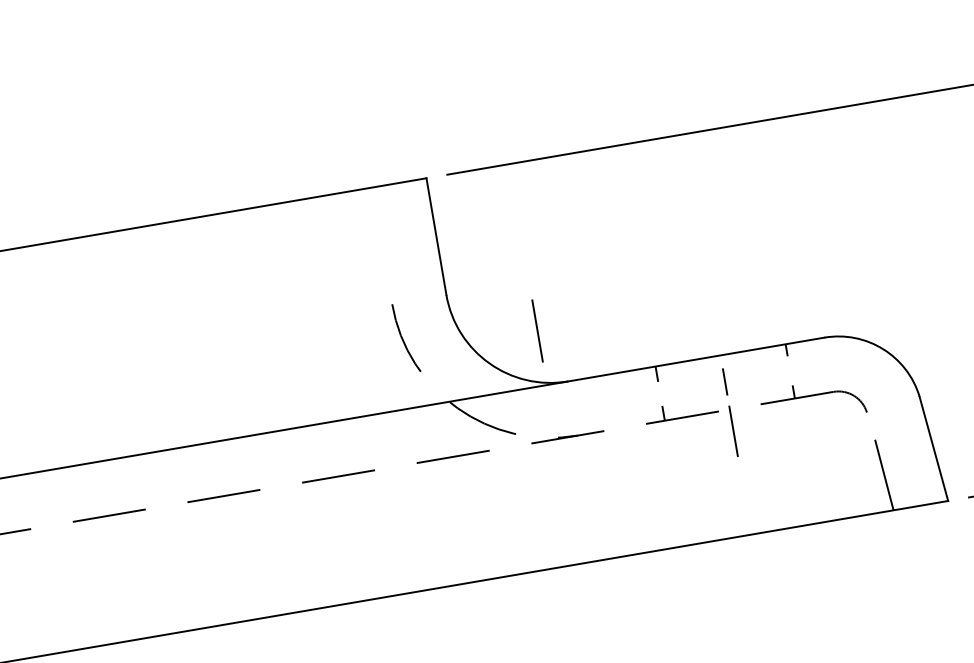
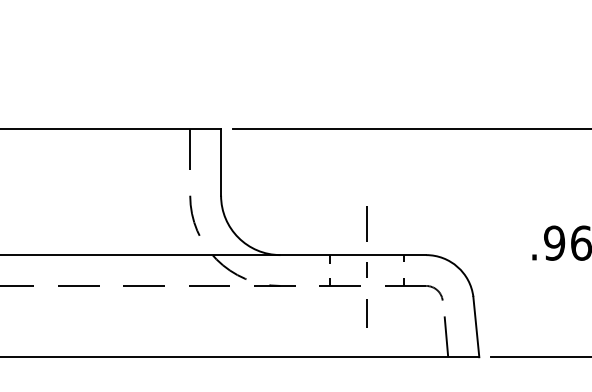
line: (378, 223) -> (190, 149), added
line: (536, 329) -> (366, 223), moved
line: (732, 431) -> (366, 313), moved

